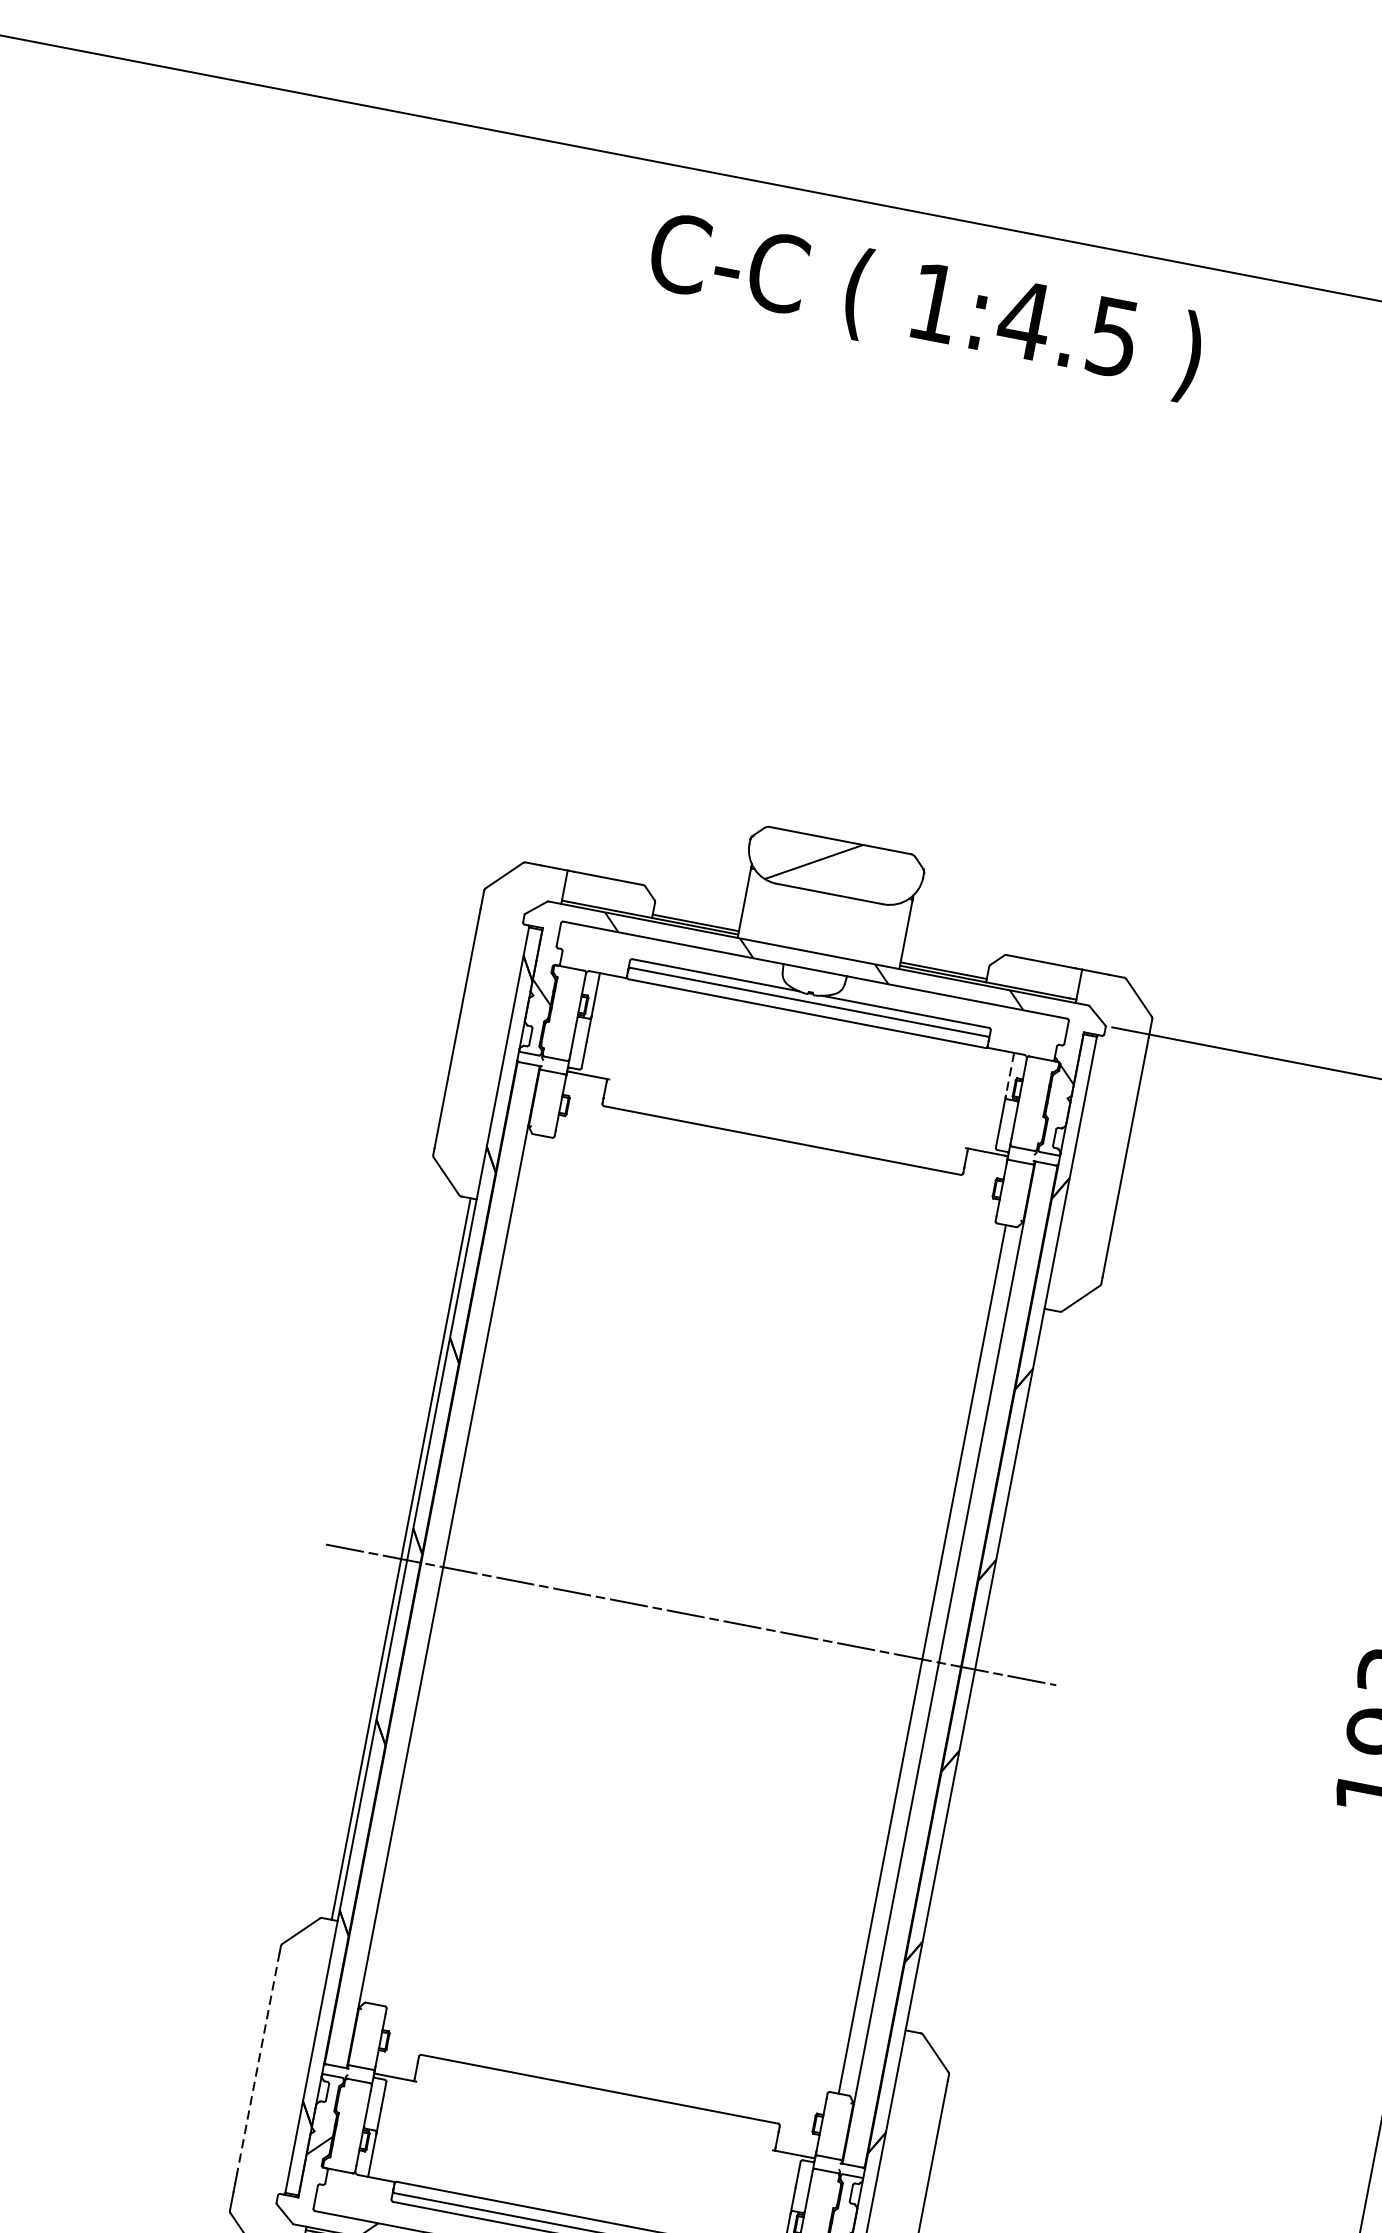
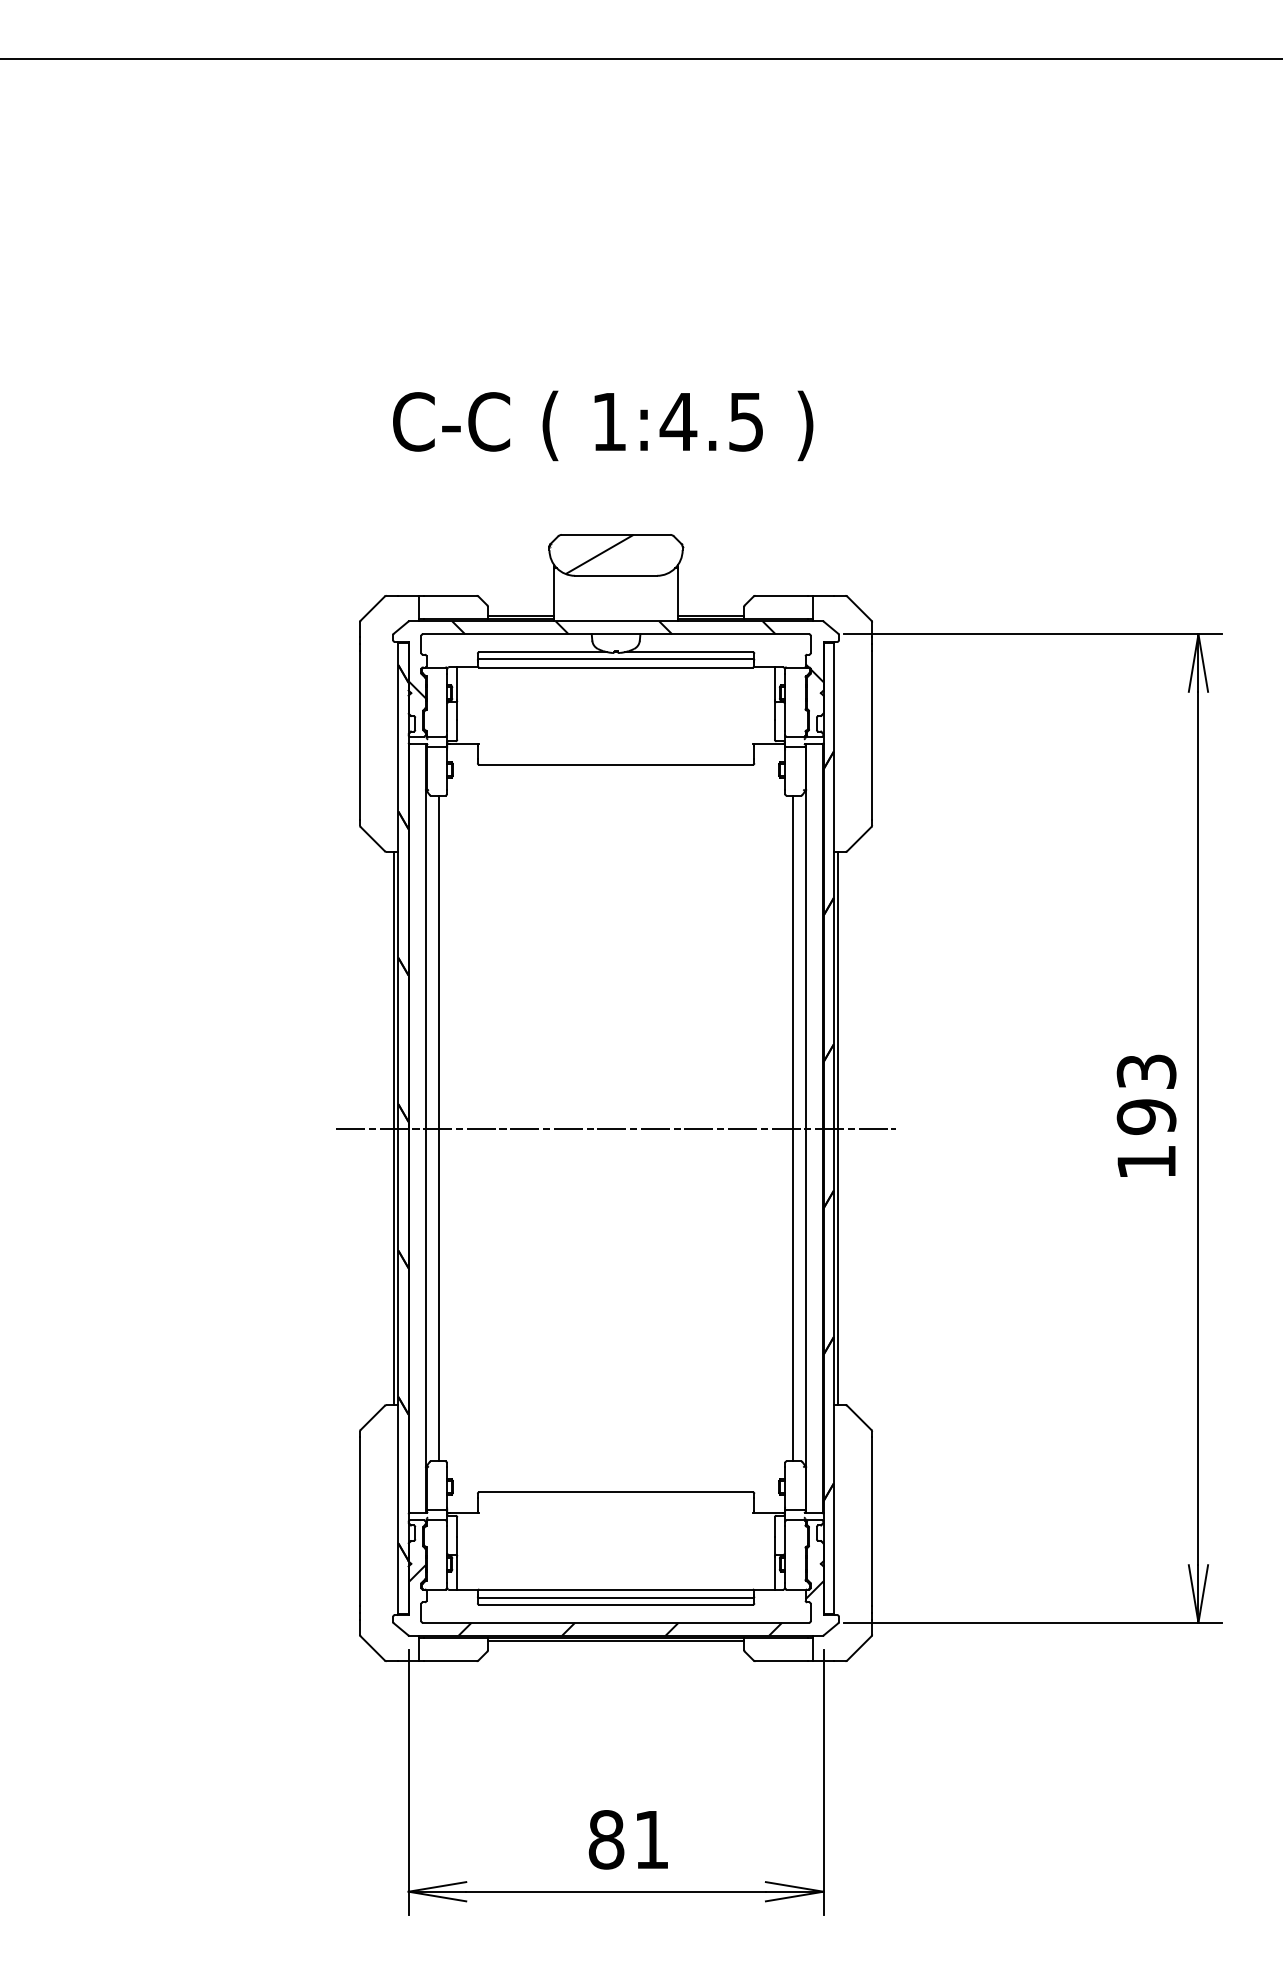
text: (926, 306) -> (603, 425), moved
line: (1009, 1074) -> (774, 683), dashed -> solid
line: (459, 1570) -> (438, 1128), added
line: (981, 1670) -> (838, 1128), added
line: (257, 2063) -> (359, 1521), dashed -> solid

